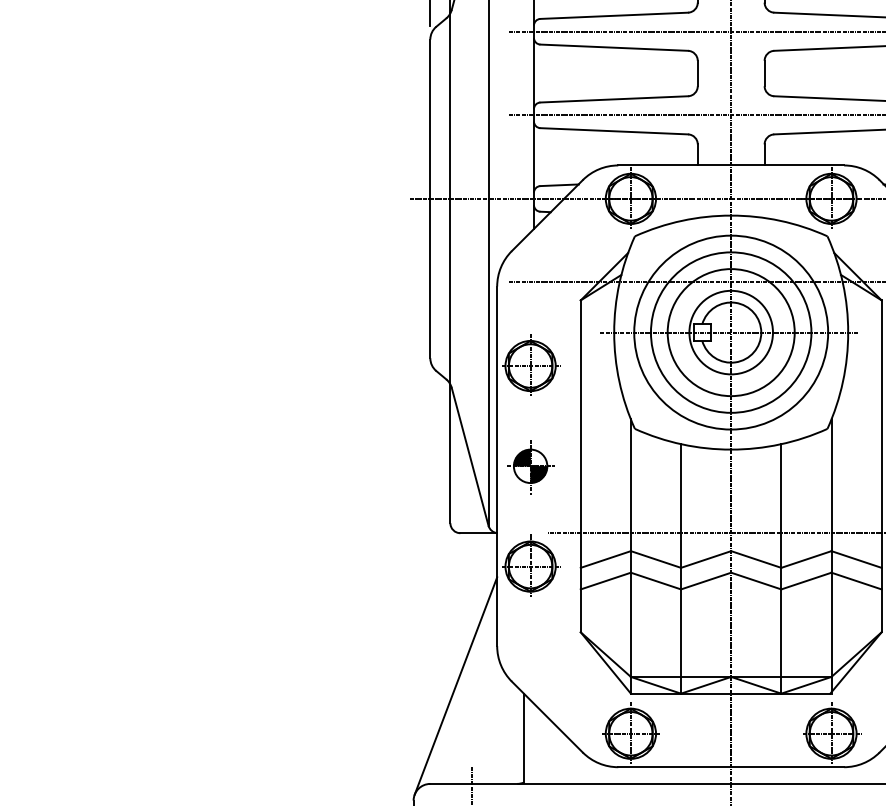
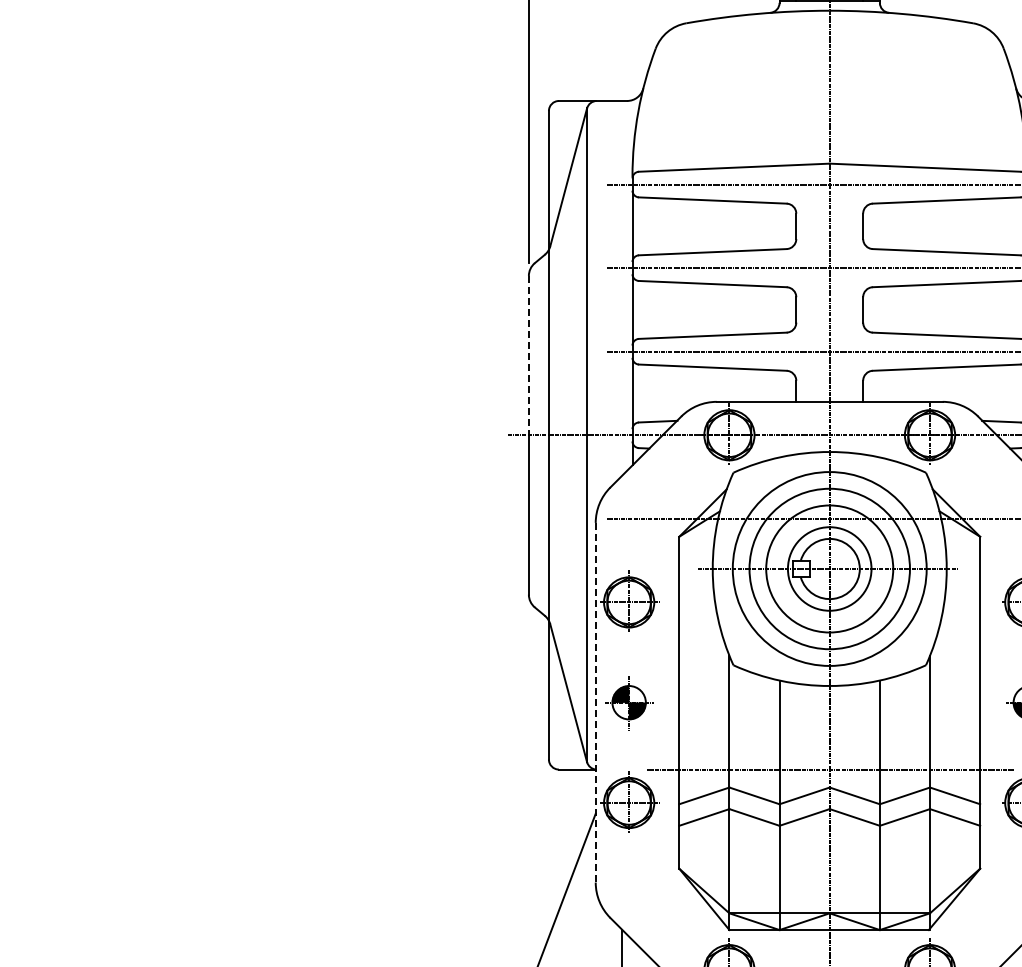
line: (429, 119) -> (528, 355), solid -> dashed
line: (496, 466) -> (595, 702), solid -> dashed

